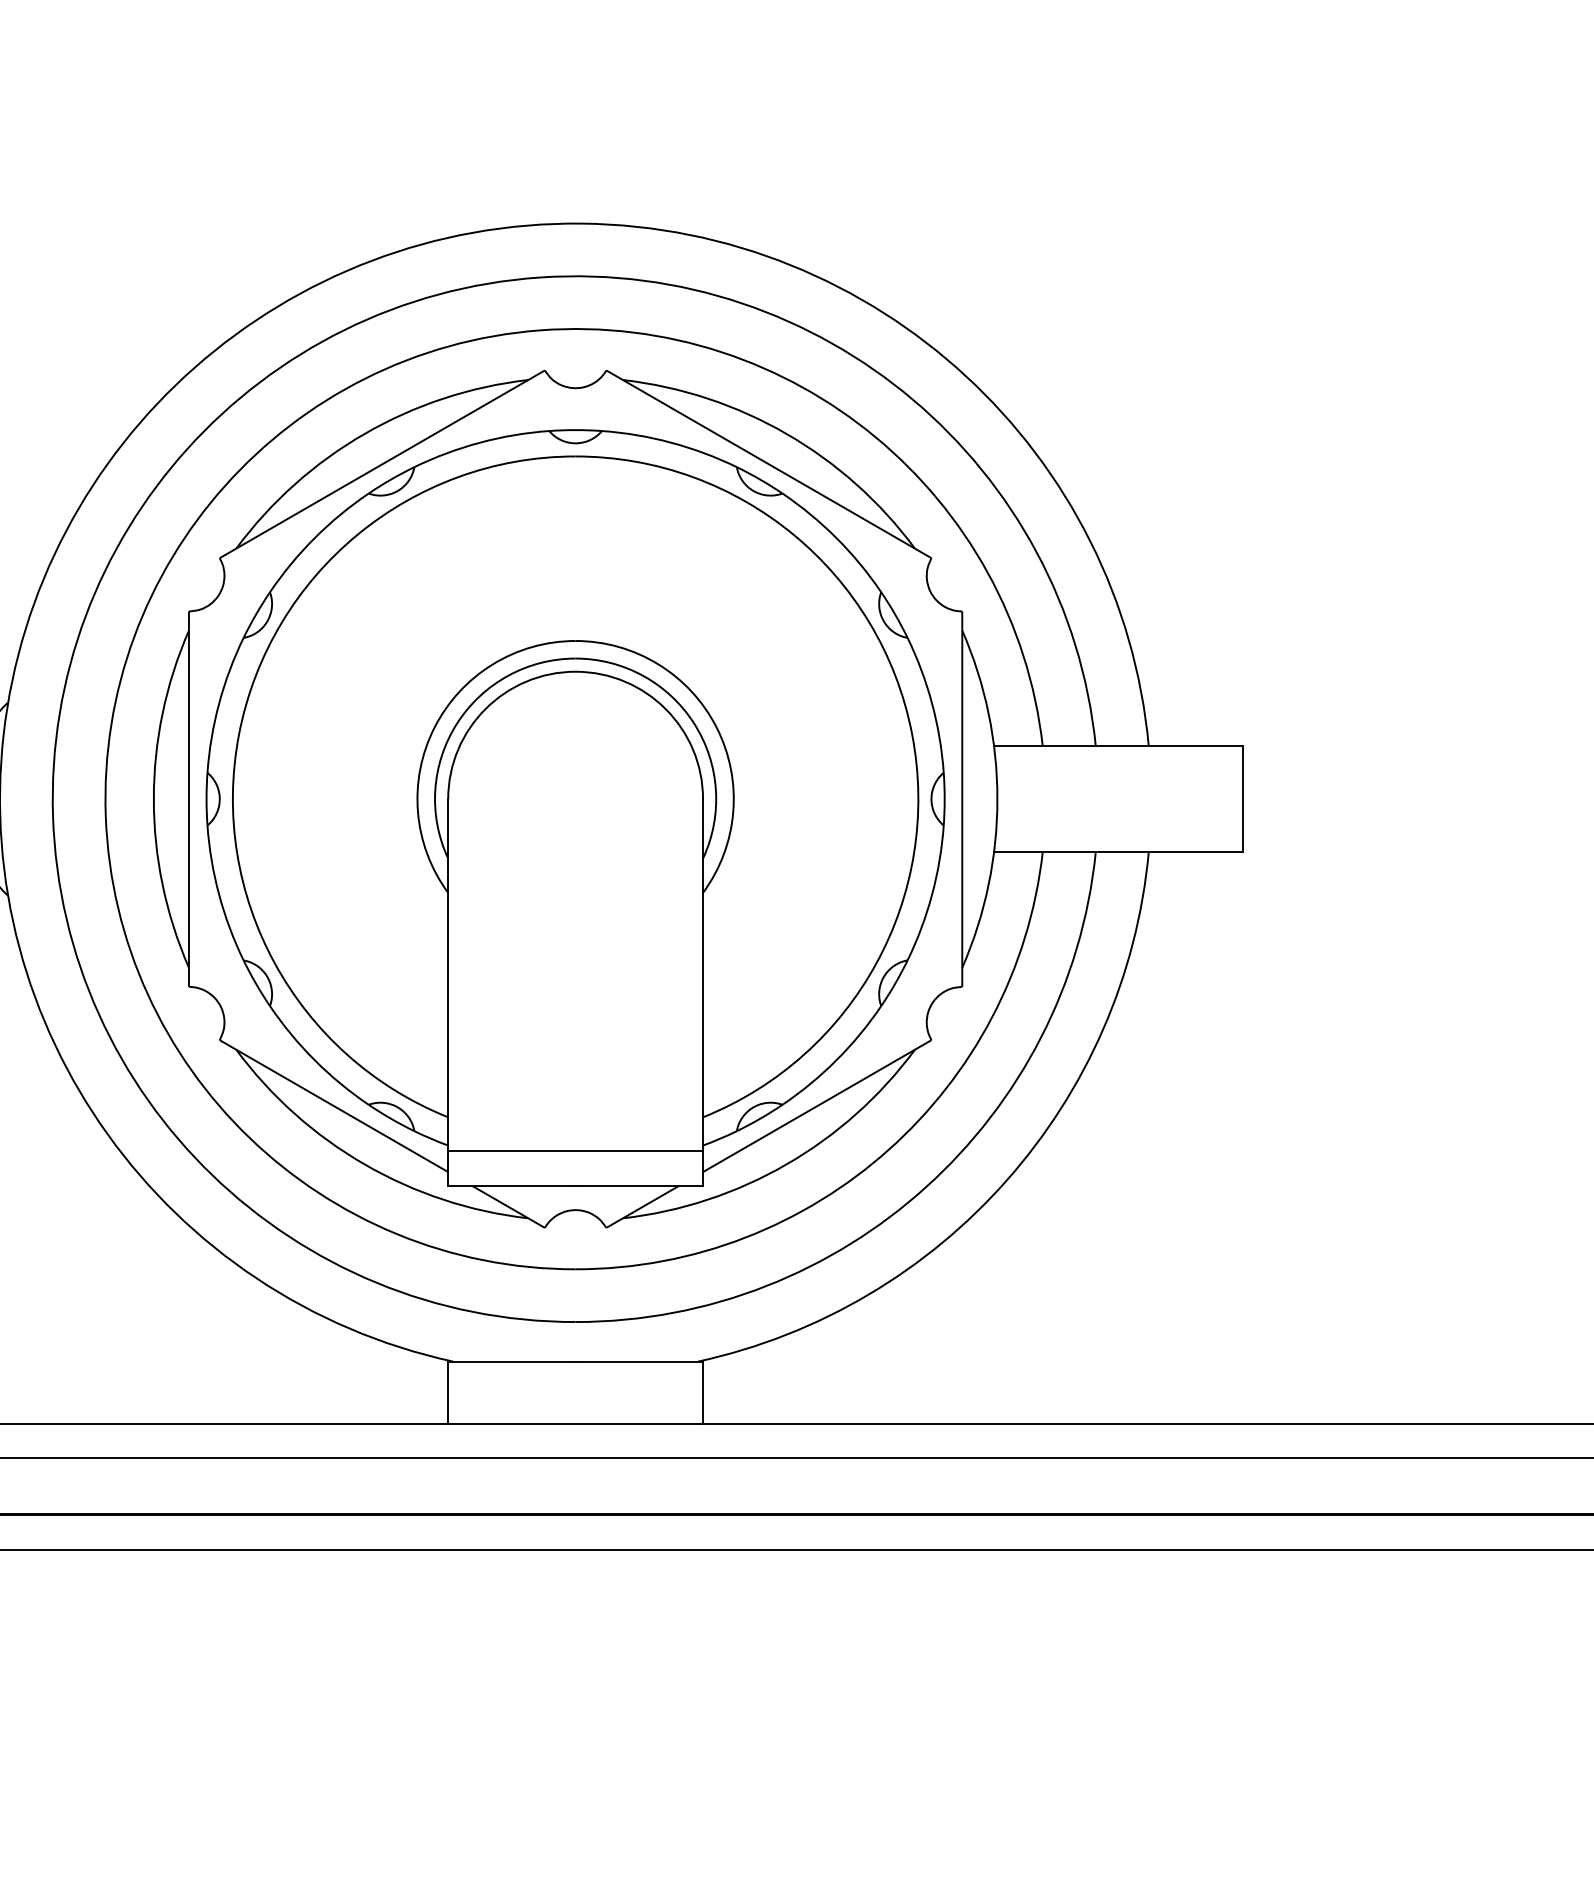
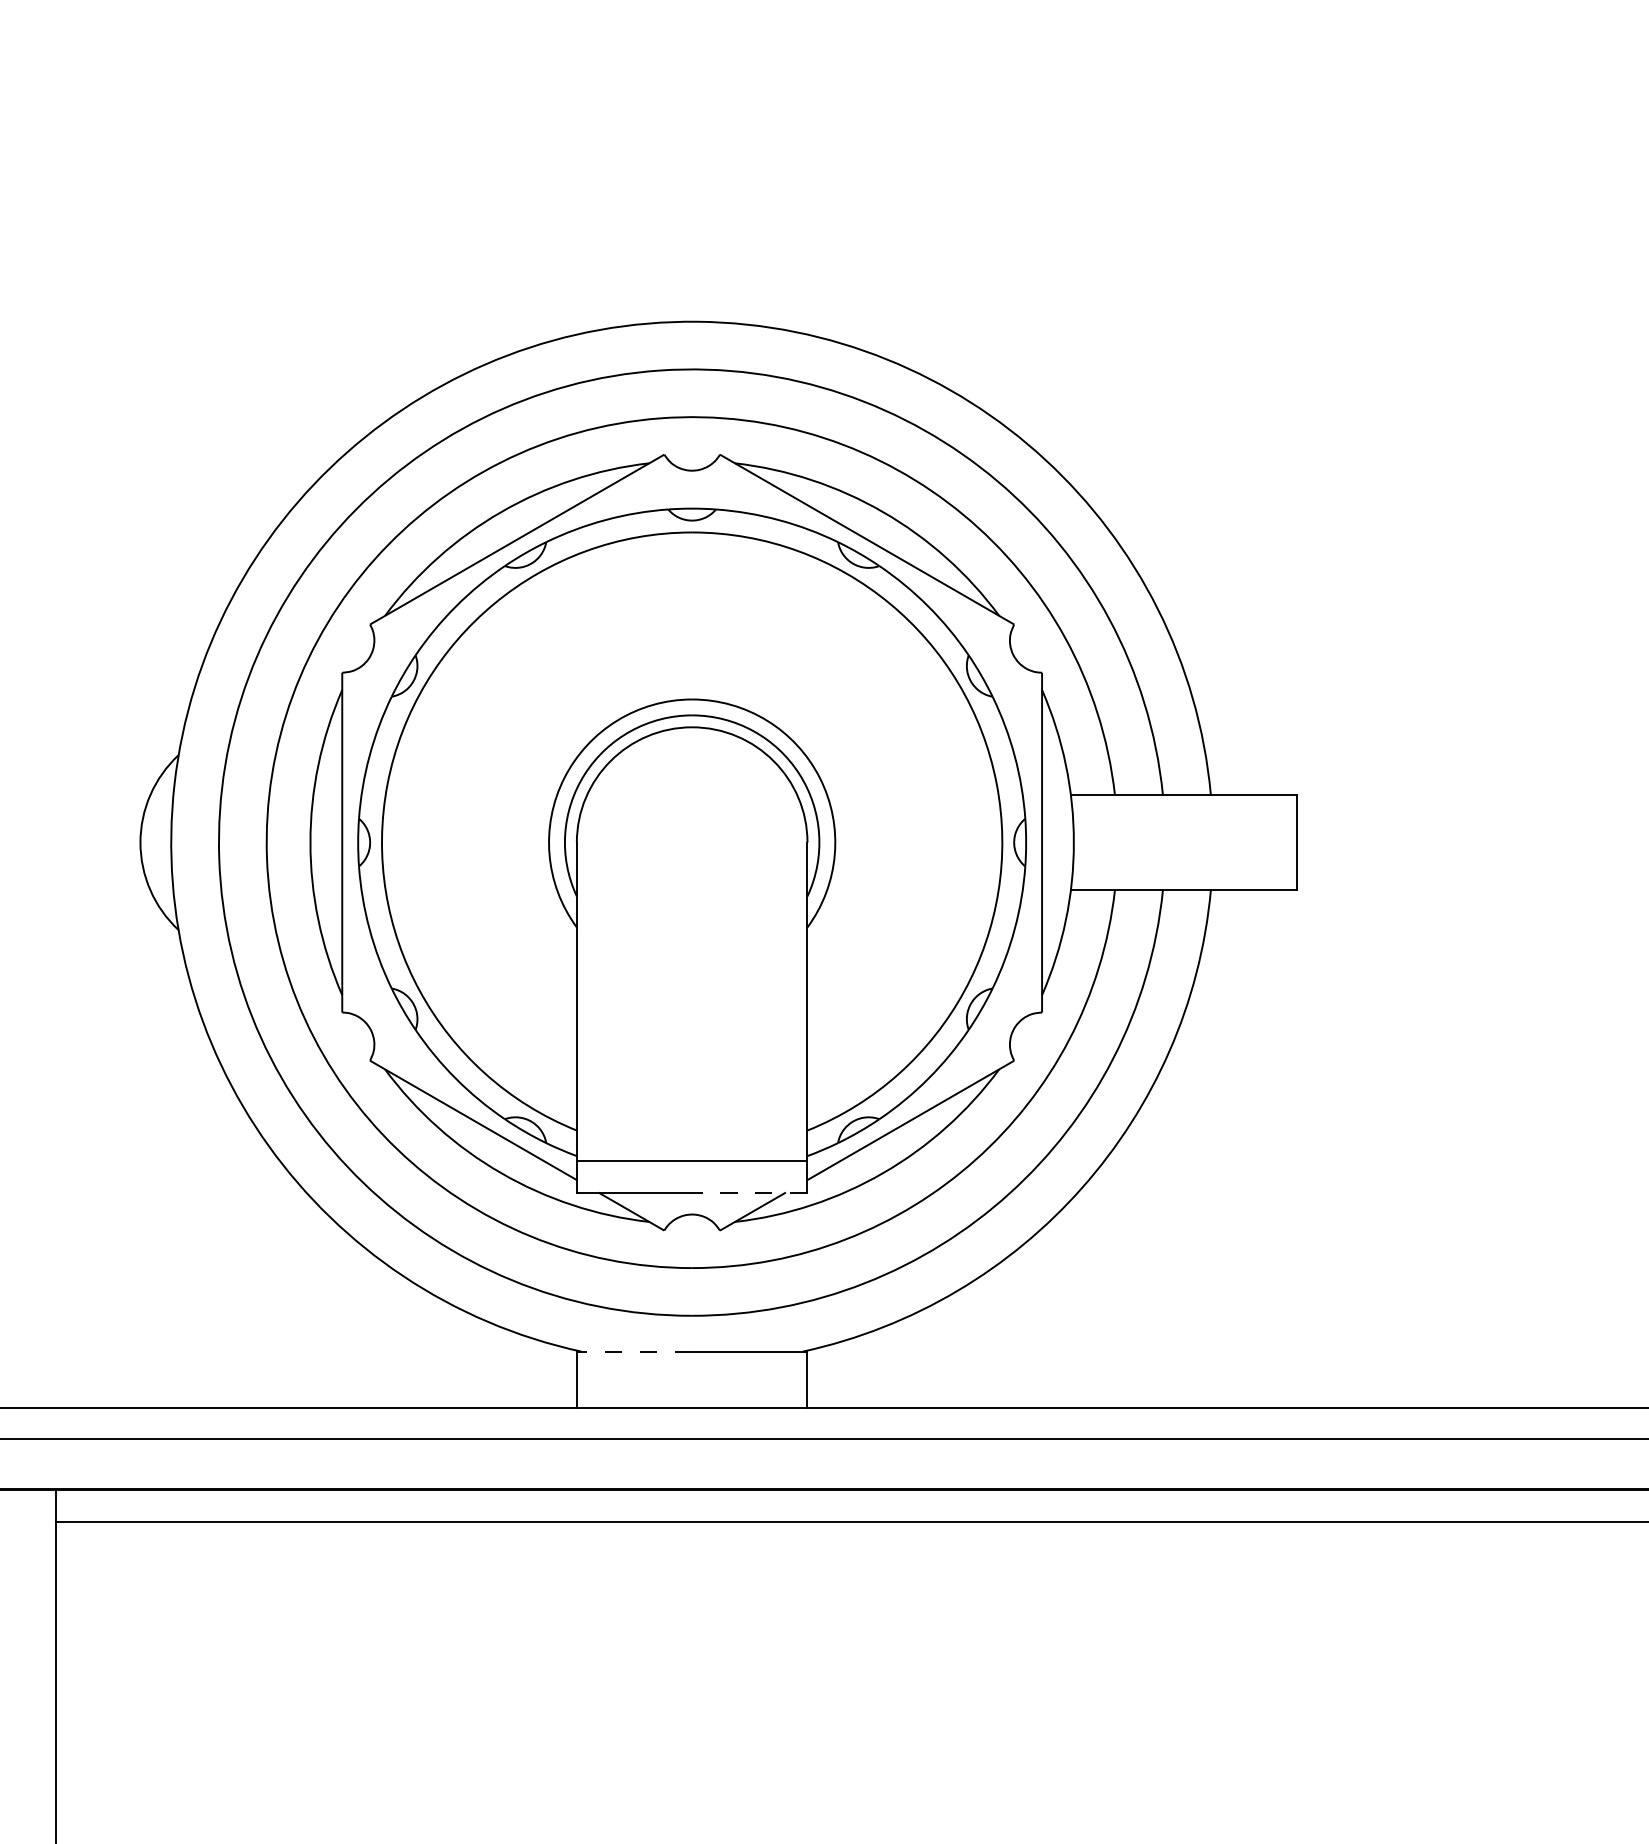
line: (638, 1185) -> (749, 1192), solid -> dashed
line: (511, 1361) -> (634, 1351), solid -> dashed

